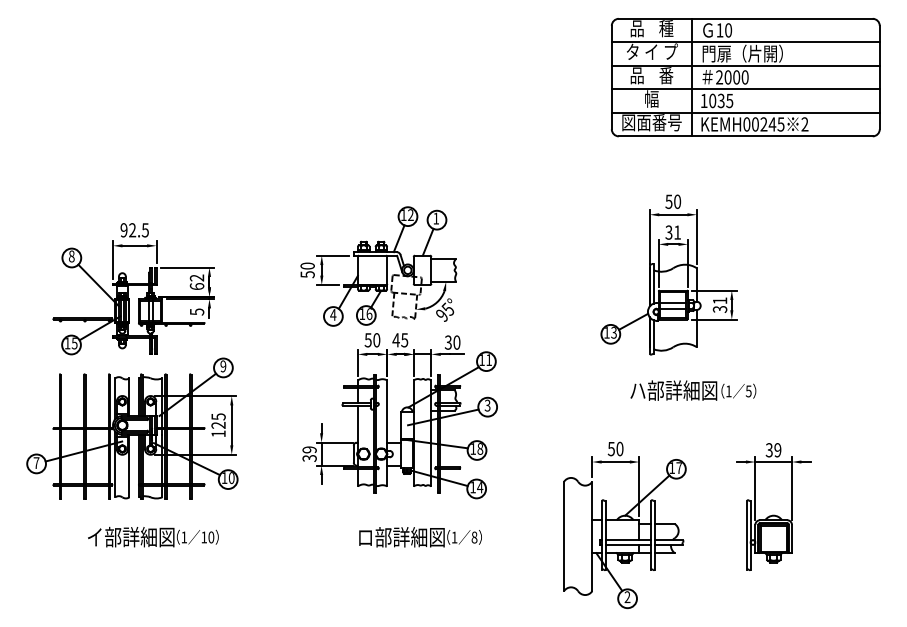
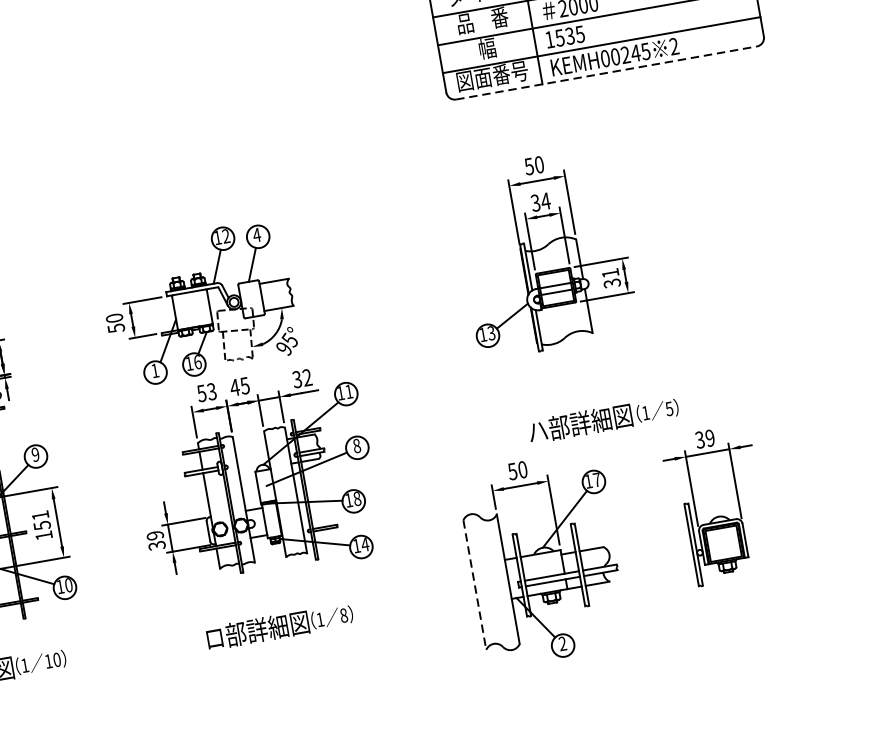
text: (712, 100) -> (559, 37), 1035 -> 1535
line: (745, 136) -> (606, 73), solid -> dashed
text: (436, 218) -> (257, 234), 1 -> 4
text: (677, 232) -> (545, 201), 31 -> 34
text: (333, 314) -> (155, 370), 4 -> 1
text: (376, 340) -> (211, 392), 50 -> 53
text: (456, 342) -> (306, 377), 30 -> 32
text: (693, 390) -> (603, 419), moved
text: (487, 405) -> (356, 445), 3 -> 8
text: (218, 420) -> (41, 519), 125 -> 151
line: (564, 536) -> (475, 585), solid -> dashed
text: (420, 537) -> (279, 626), moved

